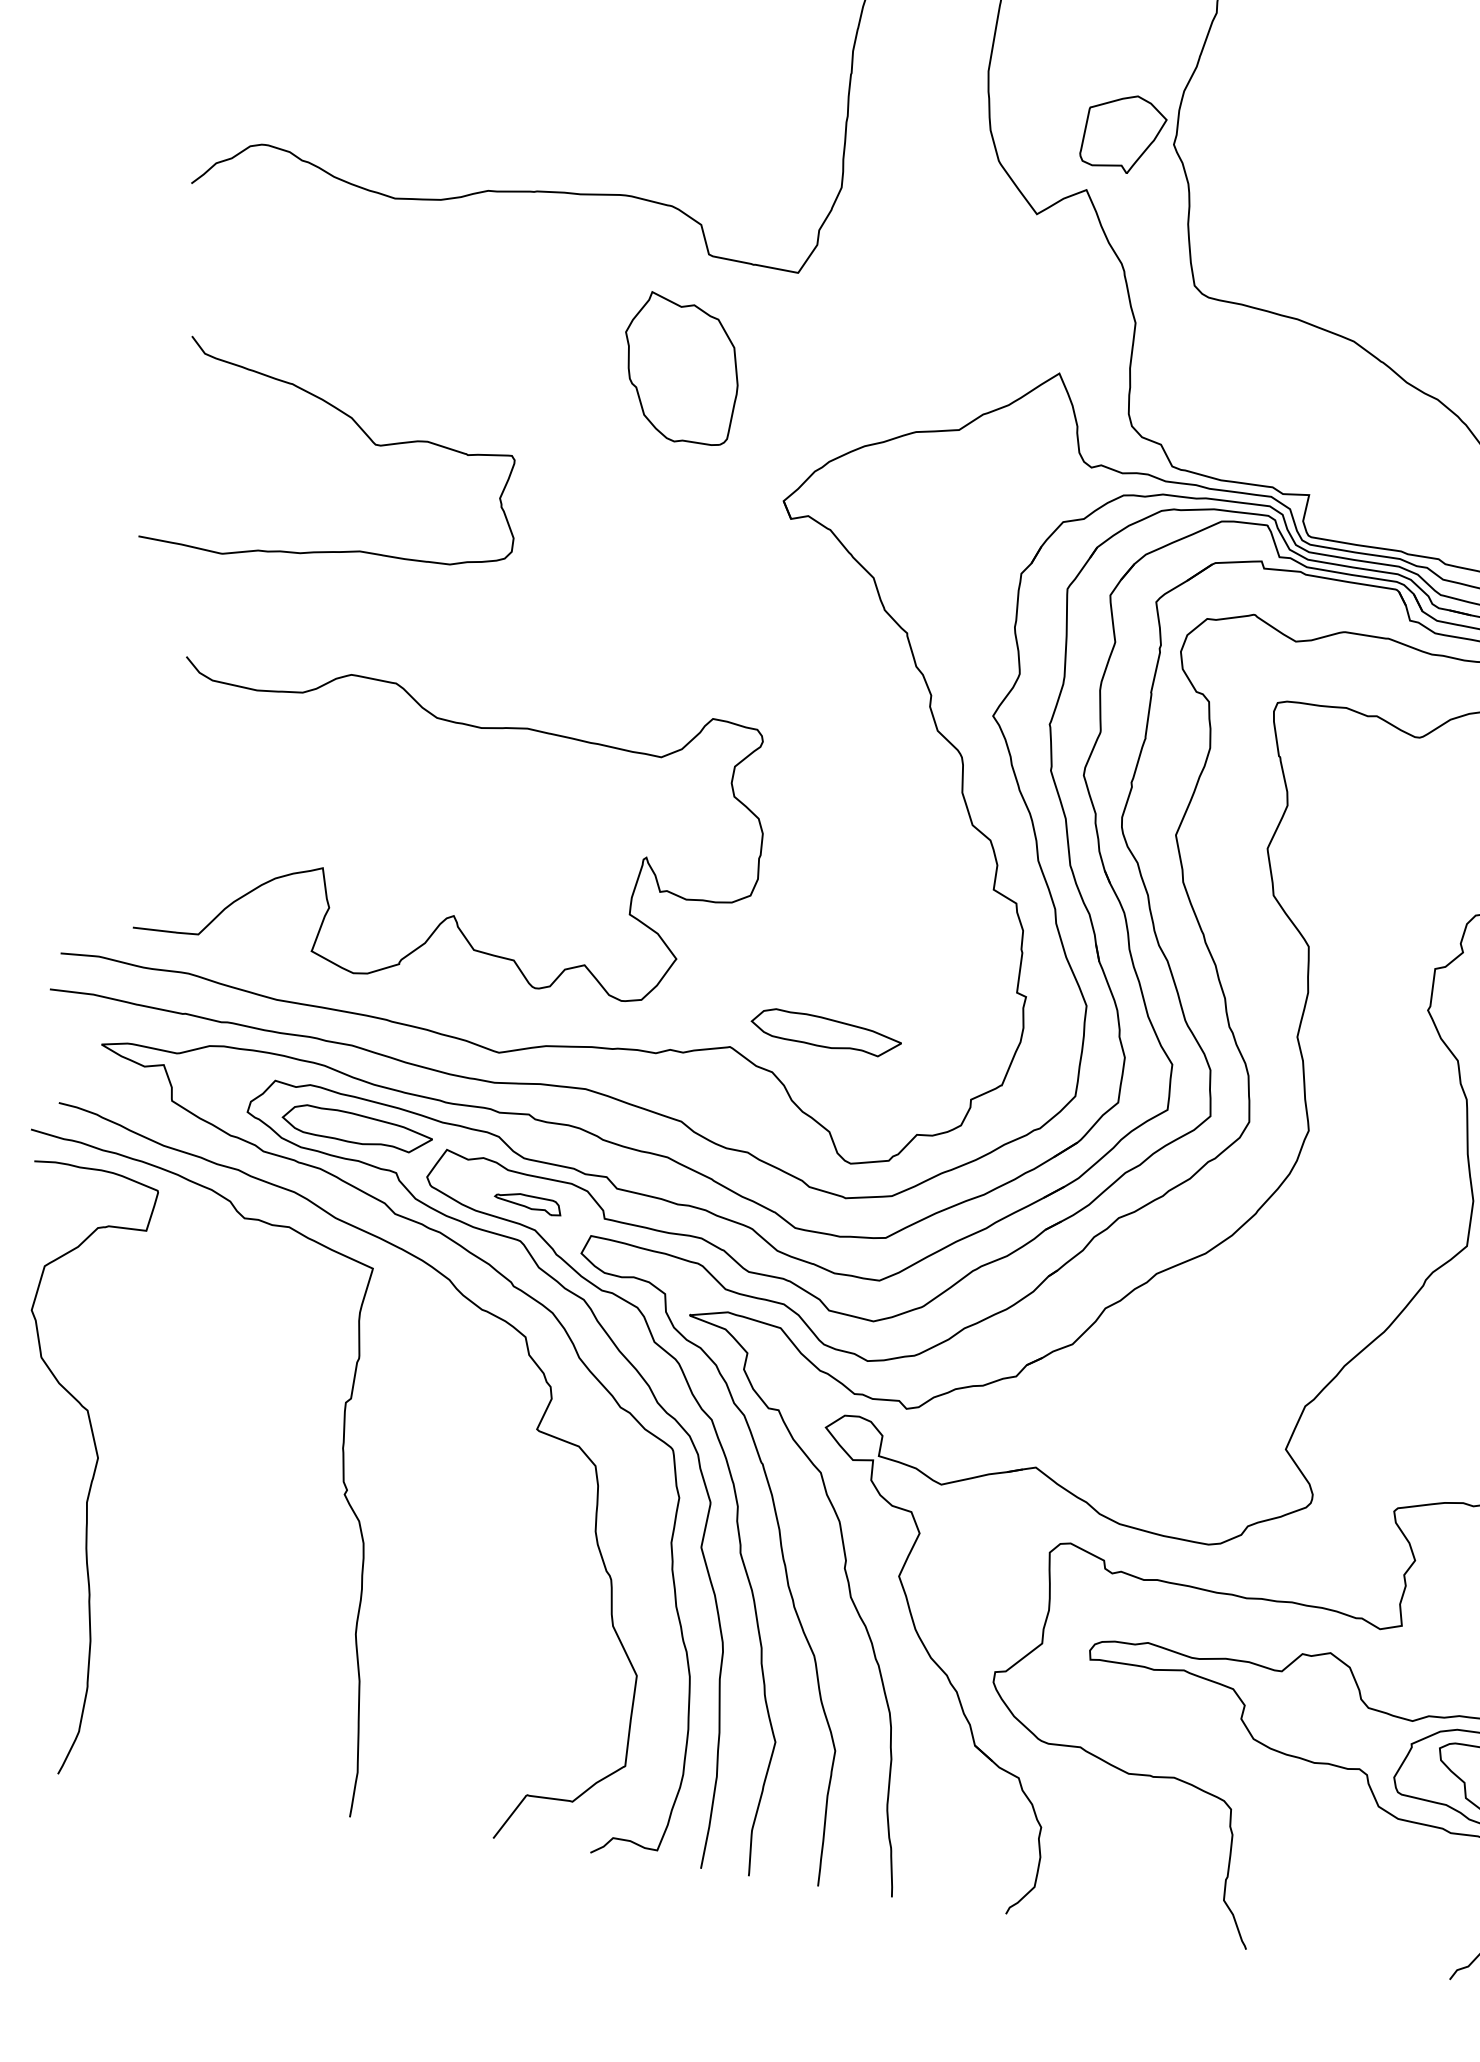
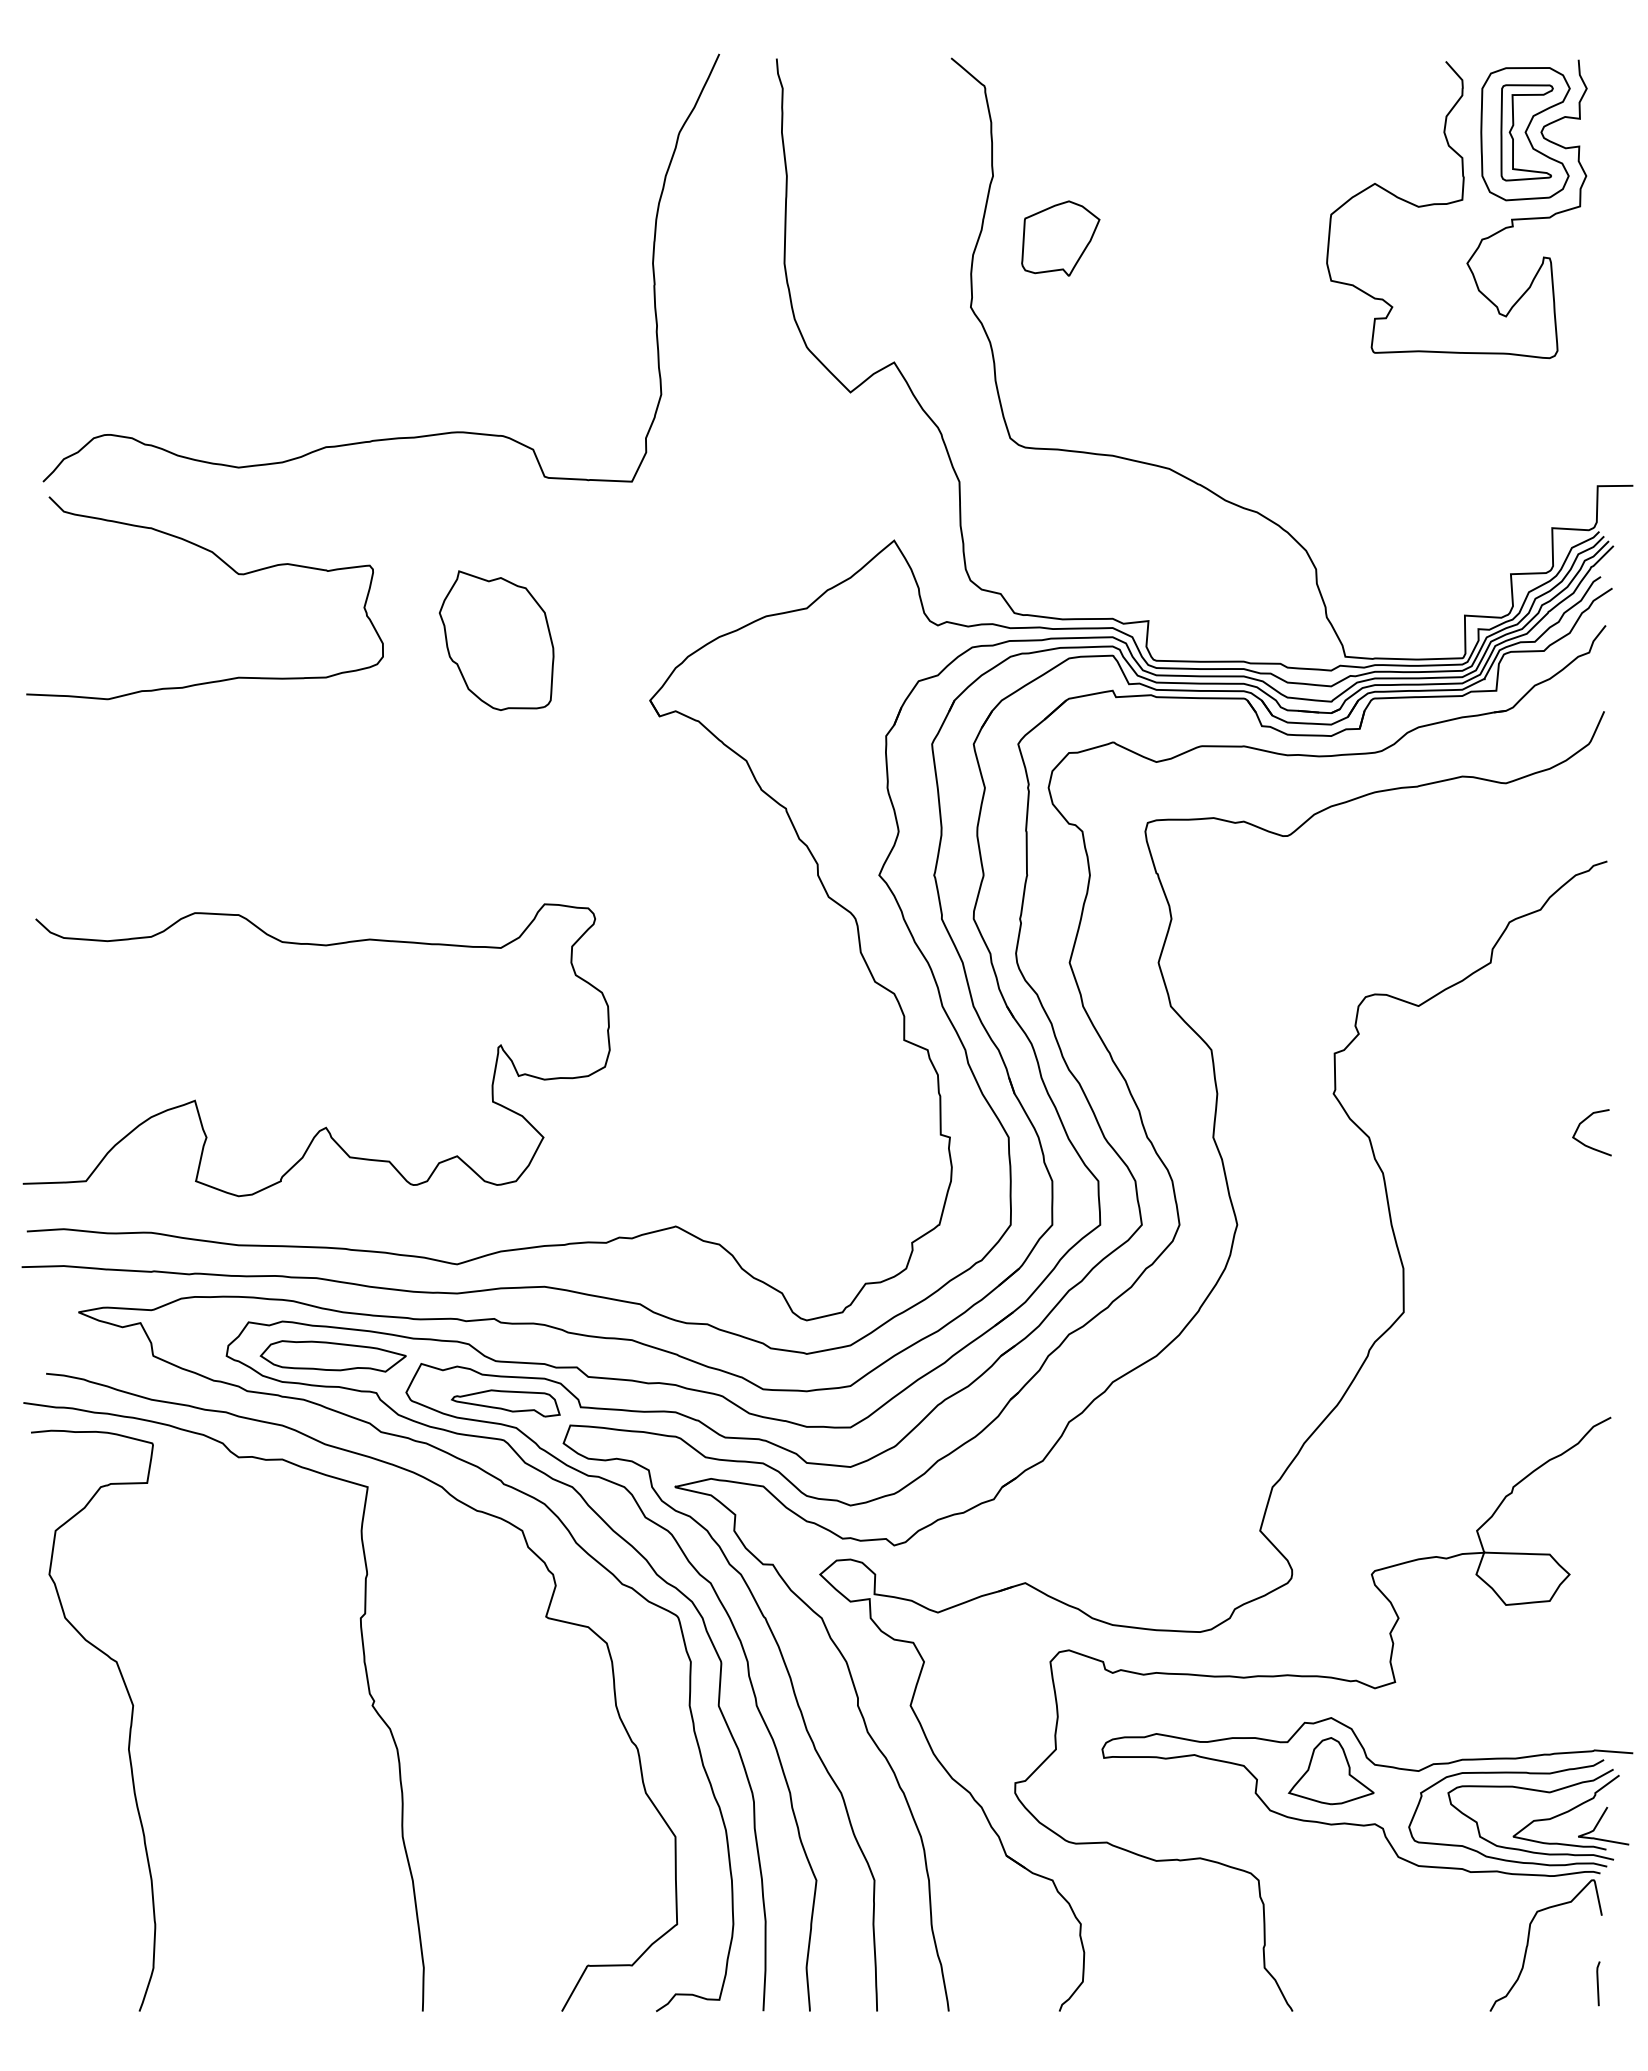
part: (1123, 133) -> (1060, 238), moved
part: (680, 369) -> (496, 640), moved
curve: (365, 435) -> (227, 566), moved
curve: (454, 914) -> (326, 1126), moved
part: (825, 1032) -> (764, 1199), removed
part: (527, 1203) -> (505, 1403), size x1.67
part: (1321, 1708) -> (1330, 1771), added

